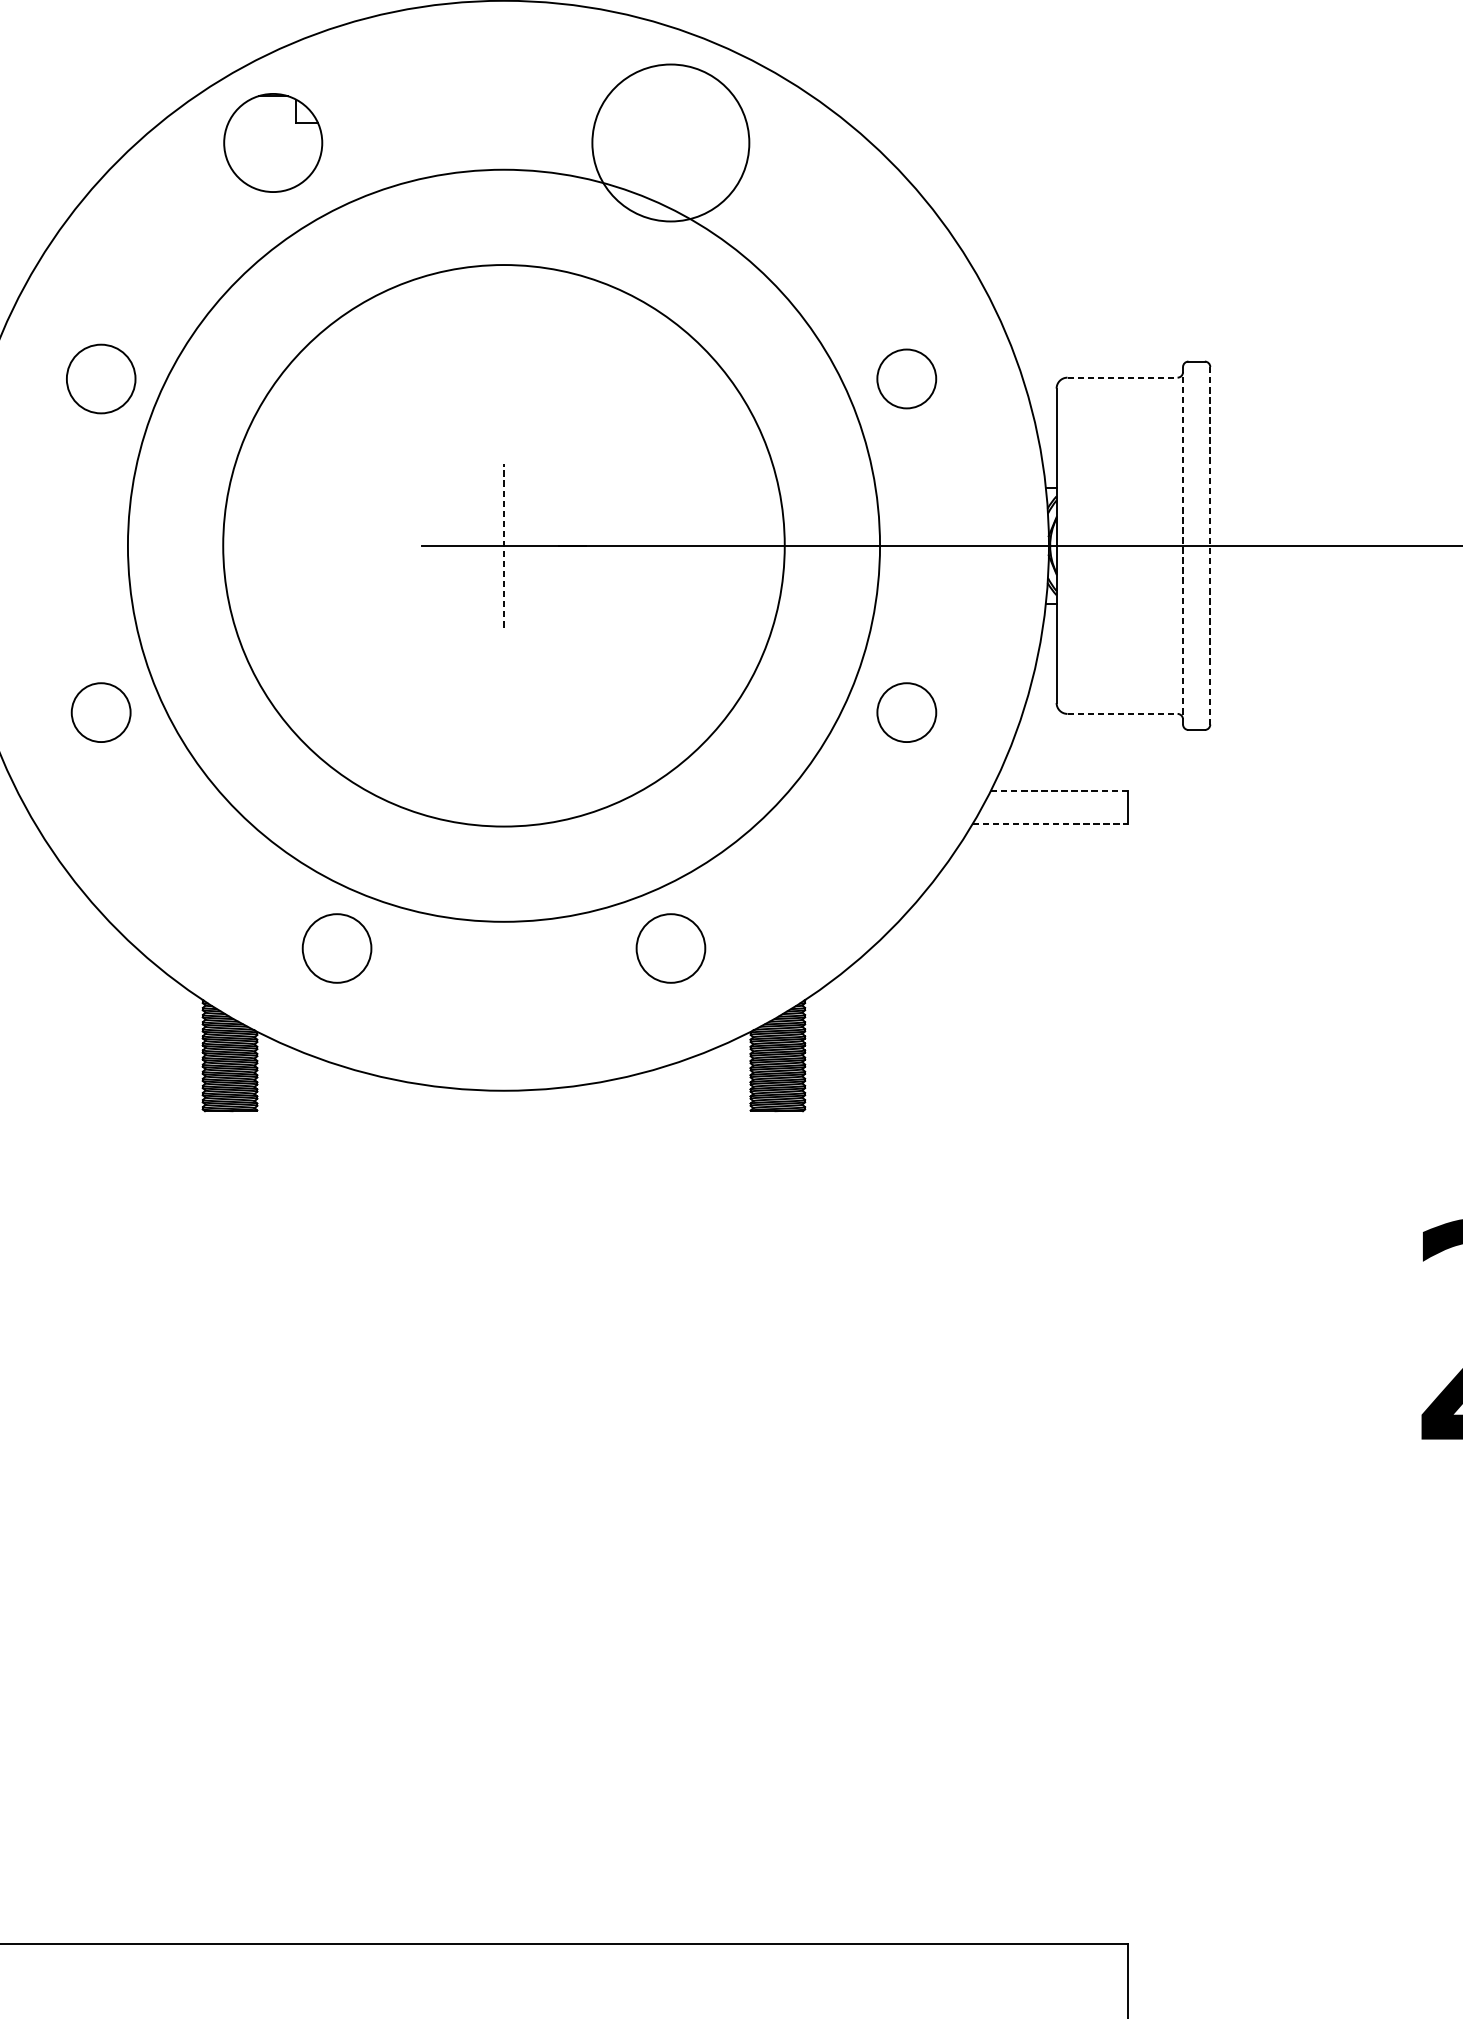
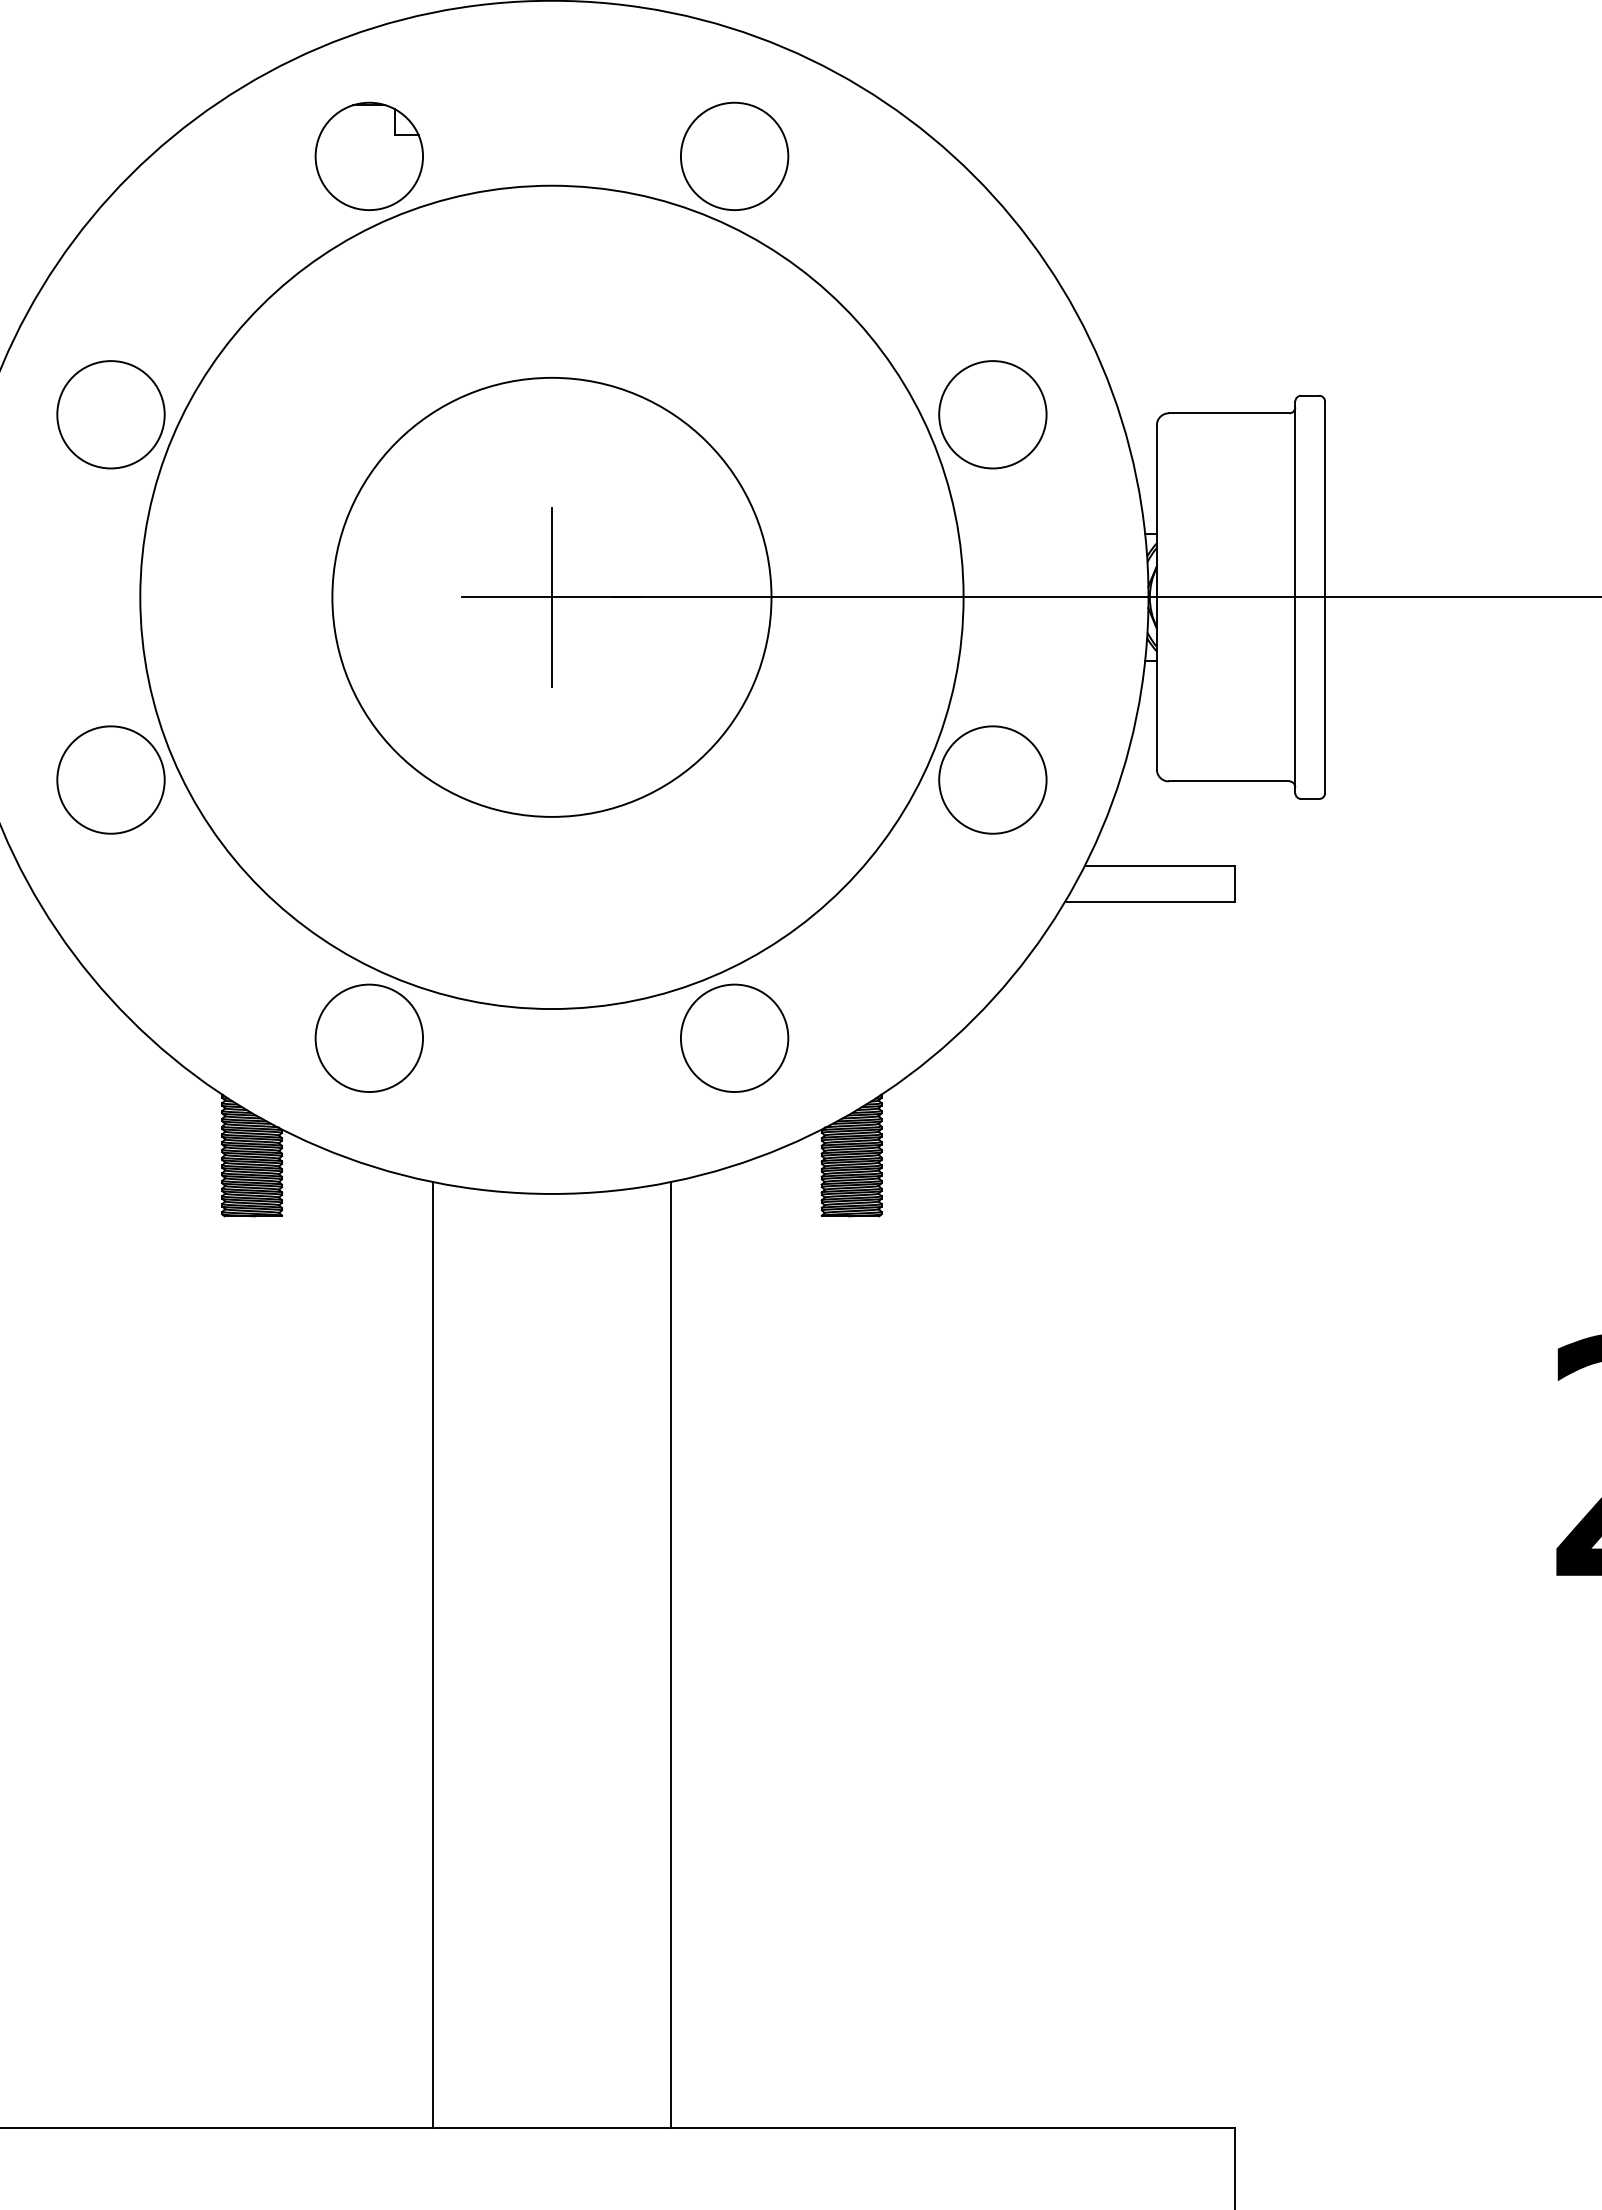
part: (272, 142) -> (368, 155), moved
circle: (670, 143) -> (734, 156), size x0.62
line: (1122, 377) -> (1229, 413), dashed -> solid
circle: (100, 378) -> (110, 414), size x1.43
circle: (906, 378) -> (992, 414), size x1.67
circle: (503, 544) -> (551, 596), size x0.71
line: (503, 544) -> (551, 596), dashed -> solid
line: (1183, 545) -> (1295, 597), dashed -> solid
line: (1210, 545) -> (1325, 597), dashed -> solid
circle: (100, 712) -> (110, 779), size x1.67
circle: (906, 712) -> (992, 779), size x1.67
line: (1122, 713) -> (1229, 781), dashed -> solid
line: (1058, 790) -> (1159, 865), dashed -> solid
line: (1050, 823) -> (1150, 901), dashed -> solid
circle: (336, 947) -> (368, 1037), size x1.43
circle: (670, 947) -> (734, 1037), size x1.43
line: (394, 1511) -> (432, 1654), added
line: (613, 1511) -> (671, 1654), added

